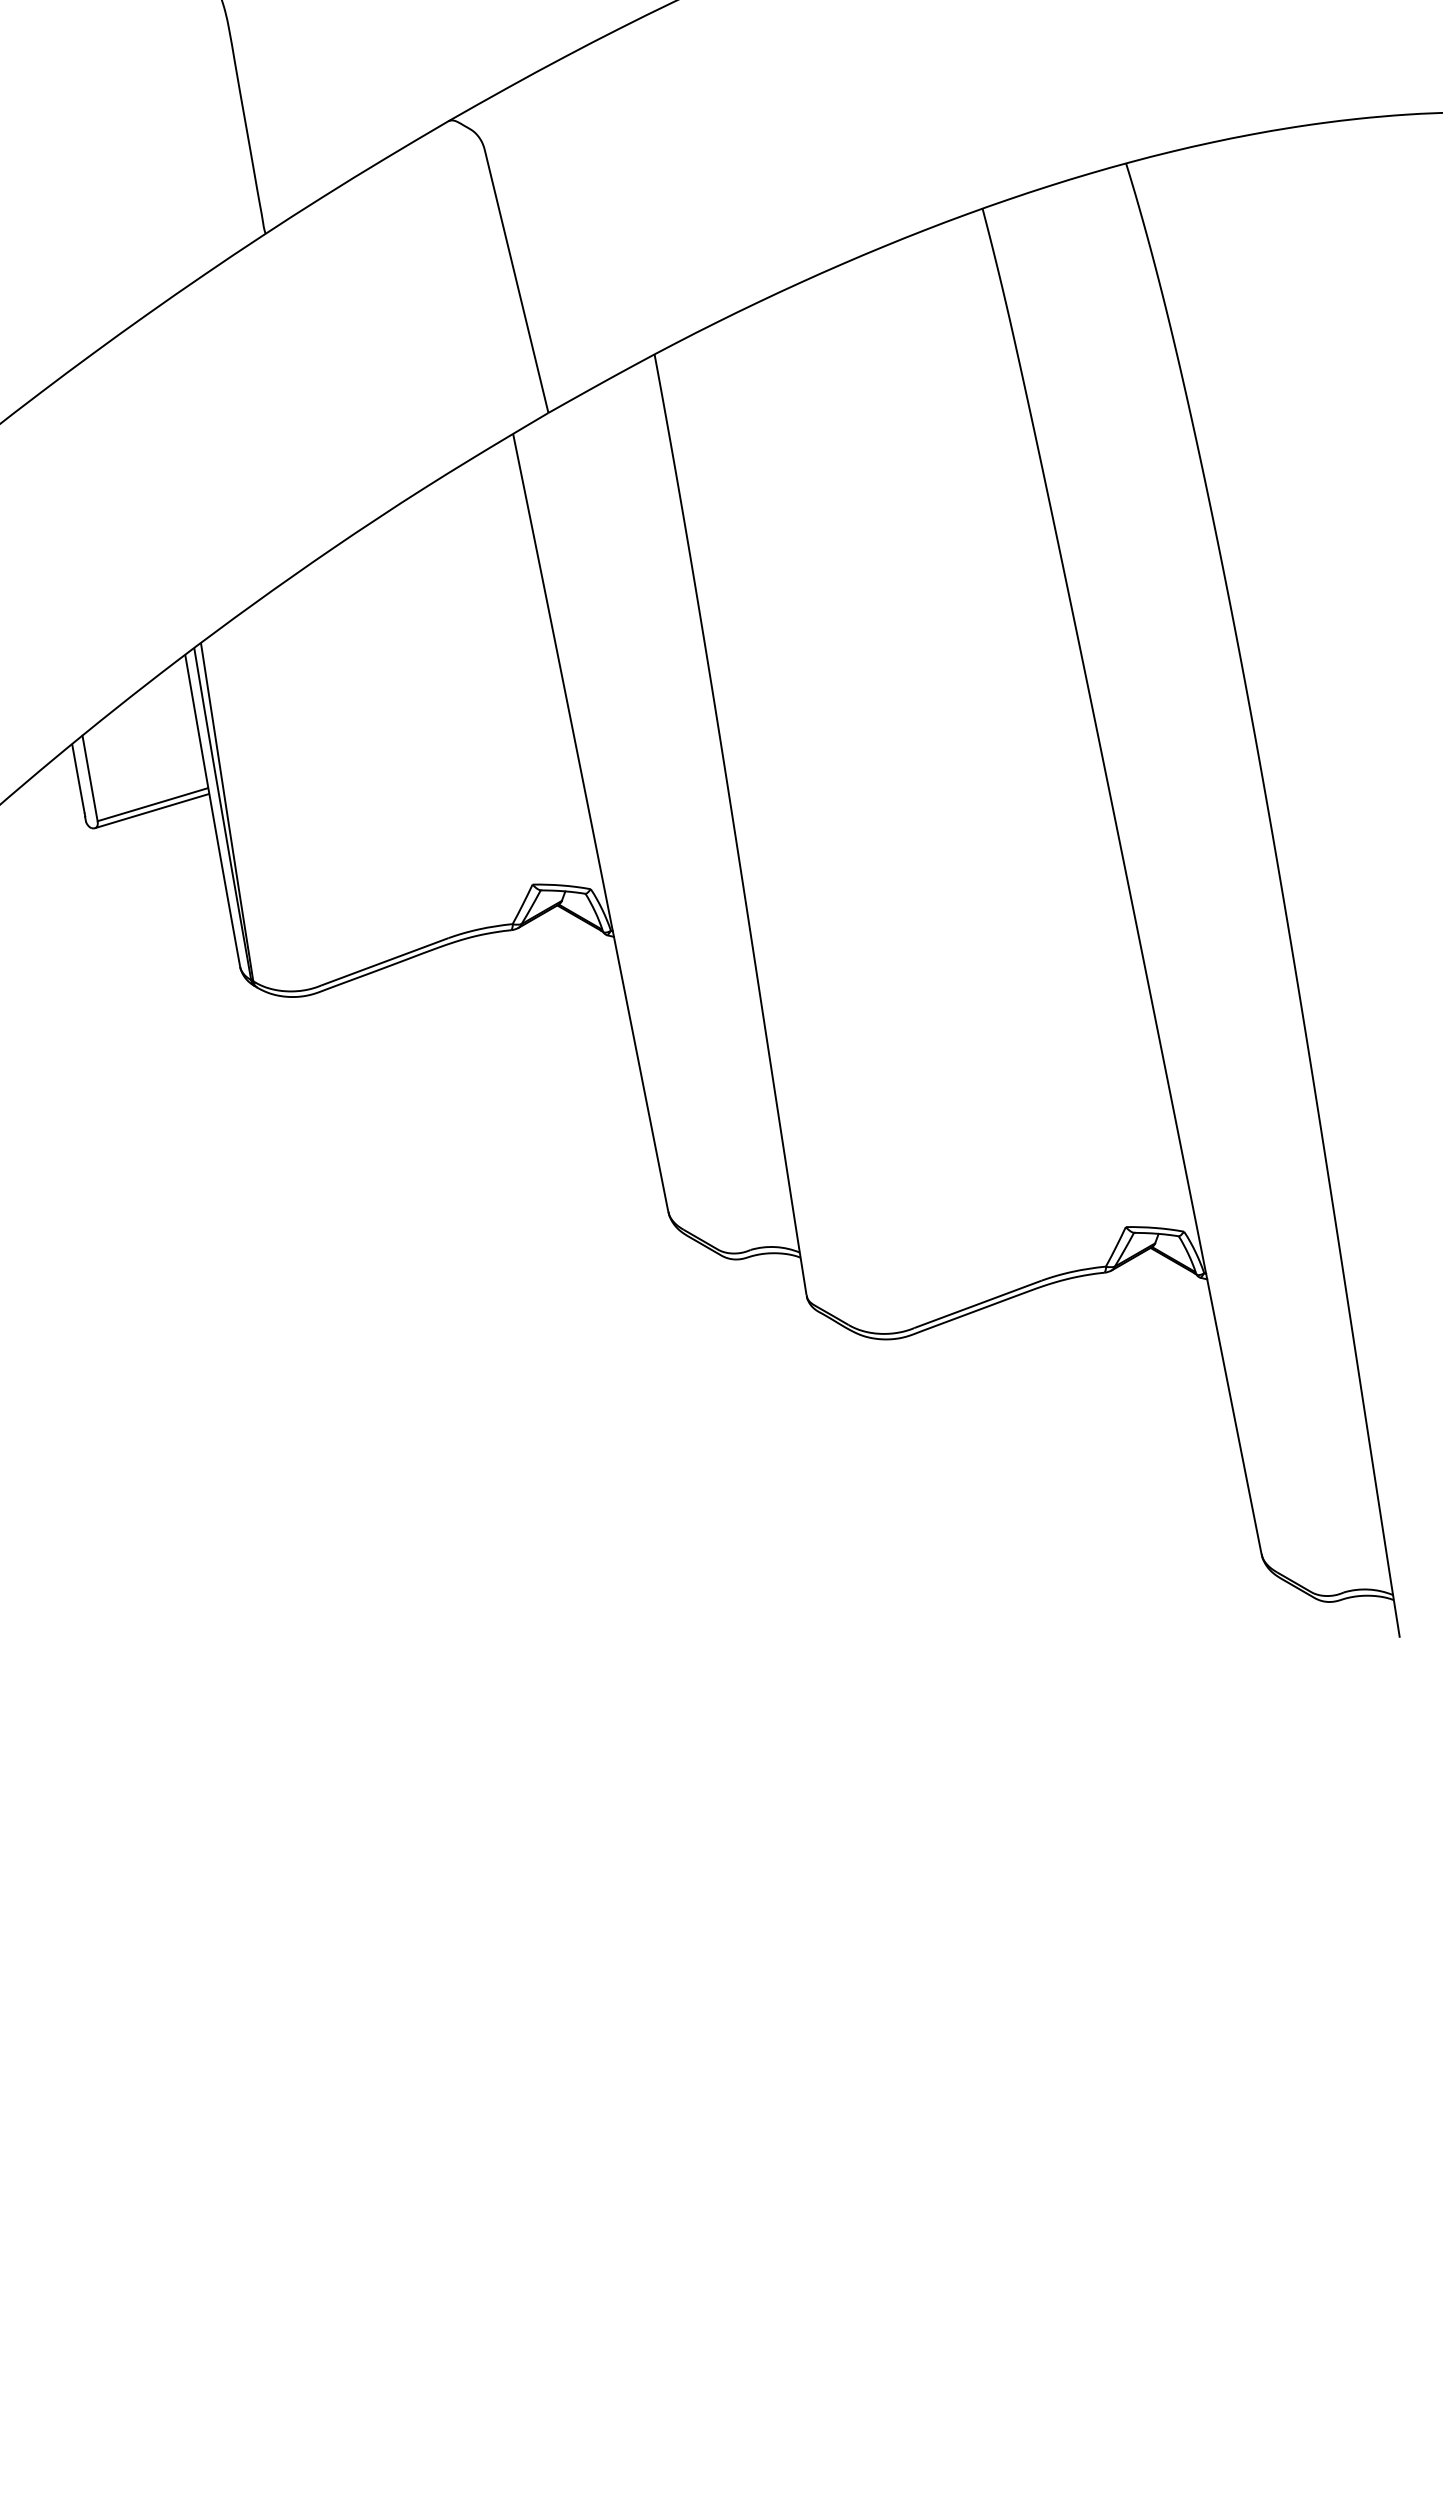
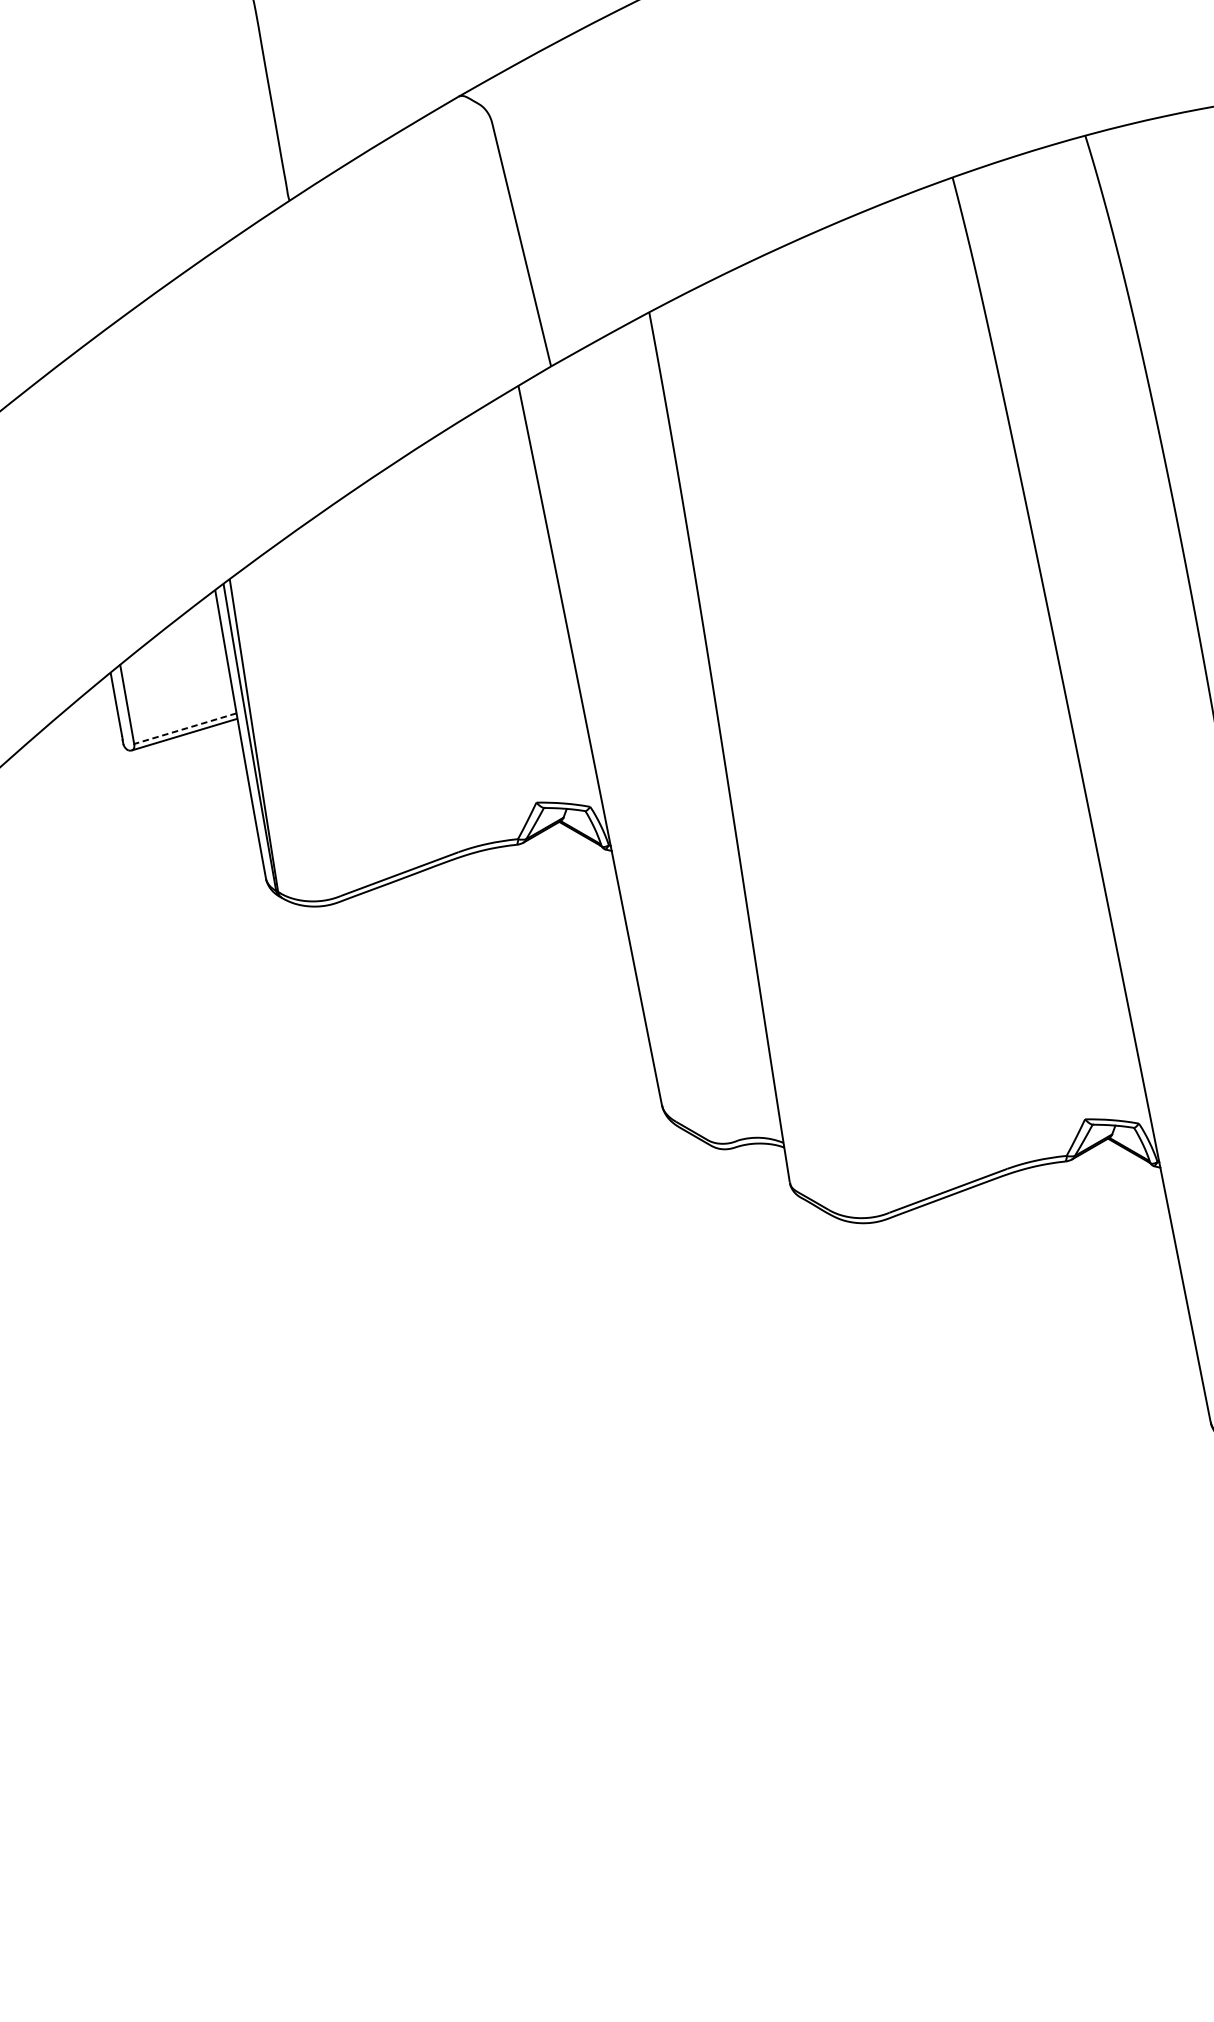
line: (153, 804) -> (185, 728), solid -> dashed

